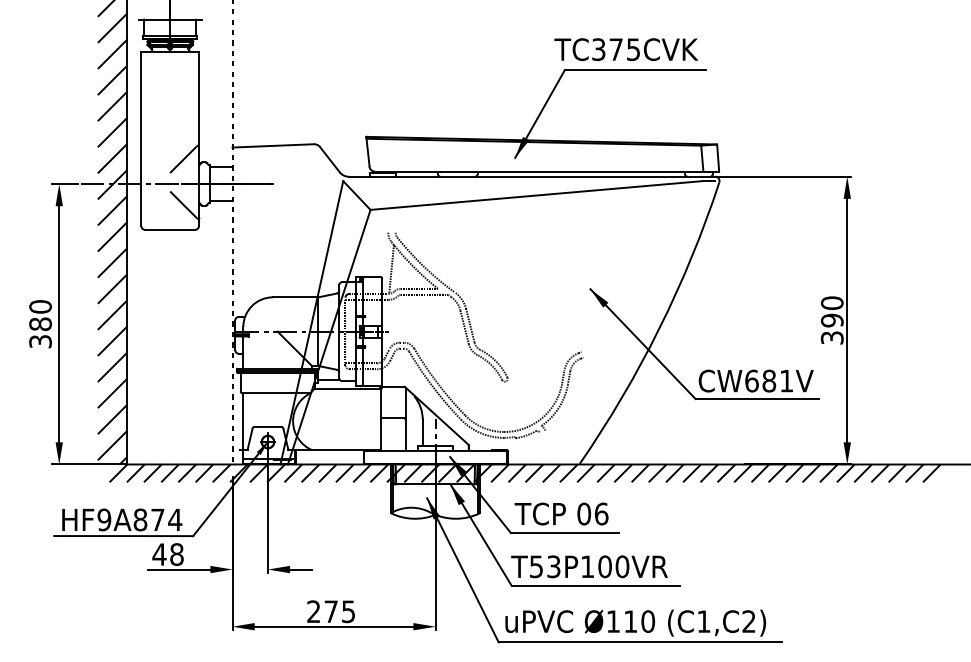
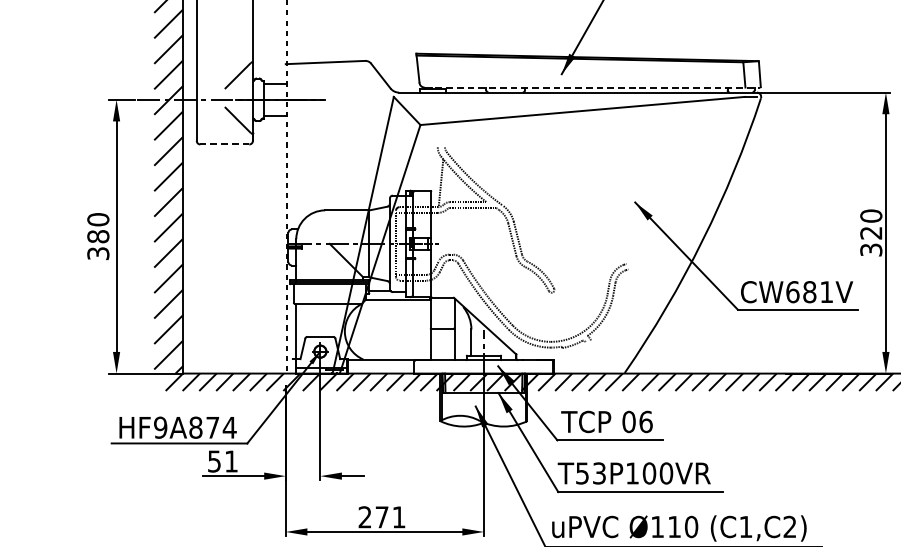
line: (546, 171) -> (592, 87), solid -> dashed
line: (169, 229) -> (224, 144), solid -> dashed
text: (832, 320) -> (871, 233), 390 -> 320
text: (167, 554) -> (222, 461), 48 -> 51
text: (348, 611) -> (398, 517), 275 -> 271

